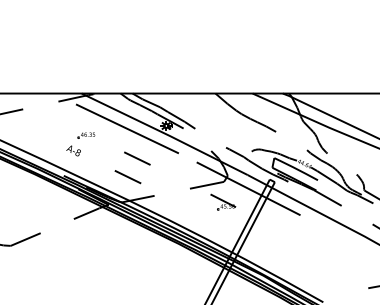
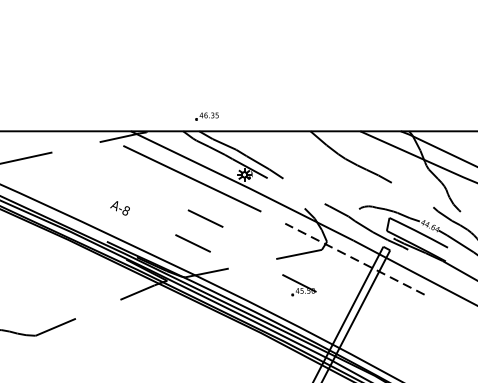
part: (86, 135) -> (207, 116), moved
line: (248, 188) -> (354, 258), solid -> dashed
part: (223, 201) -> (299, 284), moved

